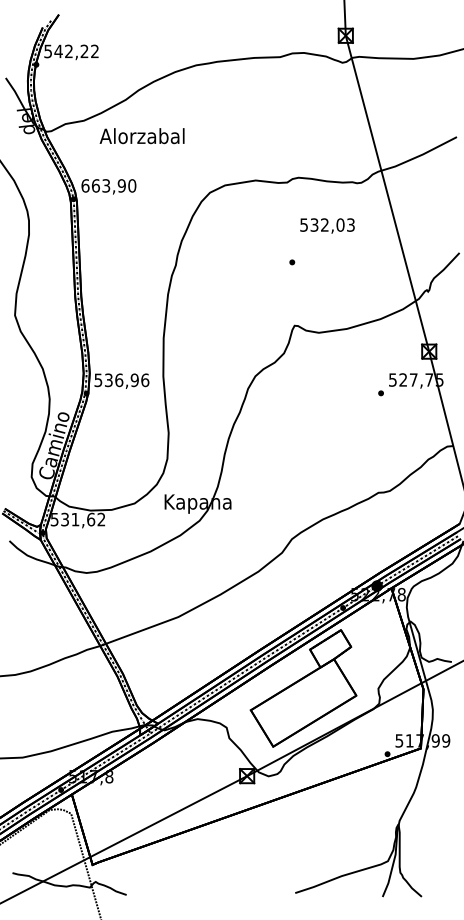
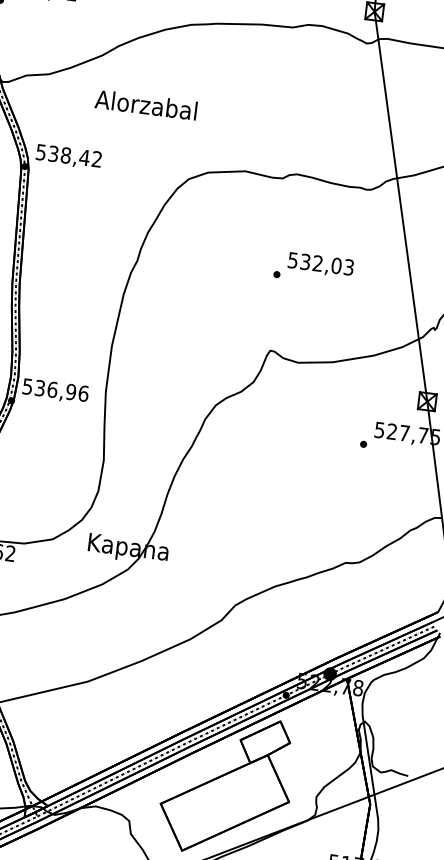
text: (141, 136) -> (145, 105), moved
text: (108, 185) -> (68, 155), 663,90 -> 538,42
text: (327, 225) -> (320, 264), moved

